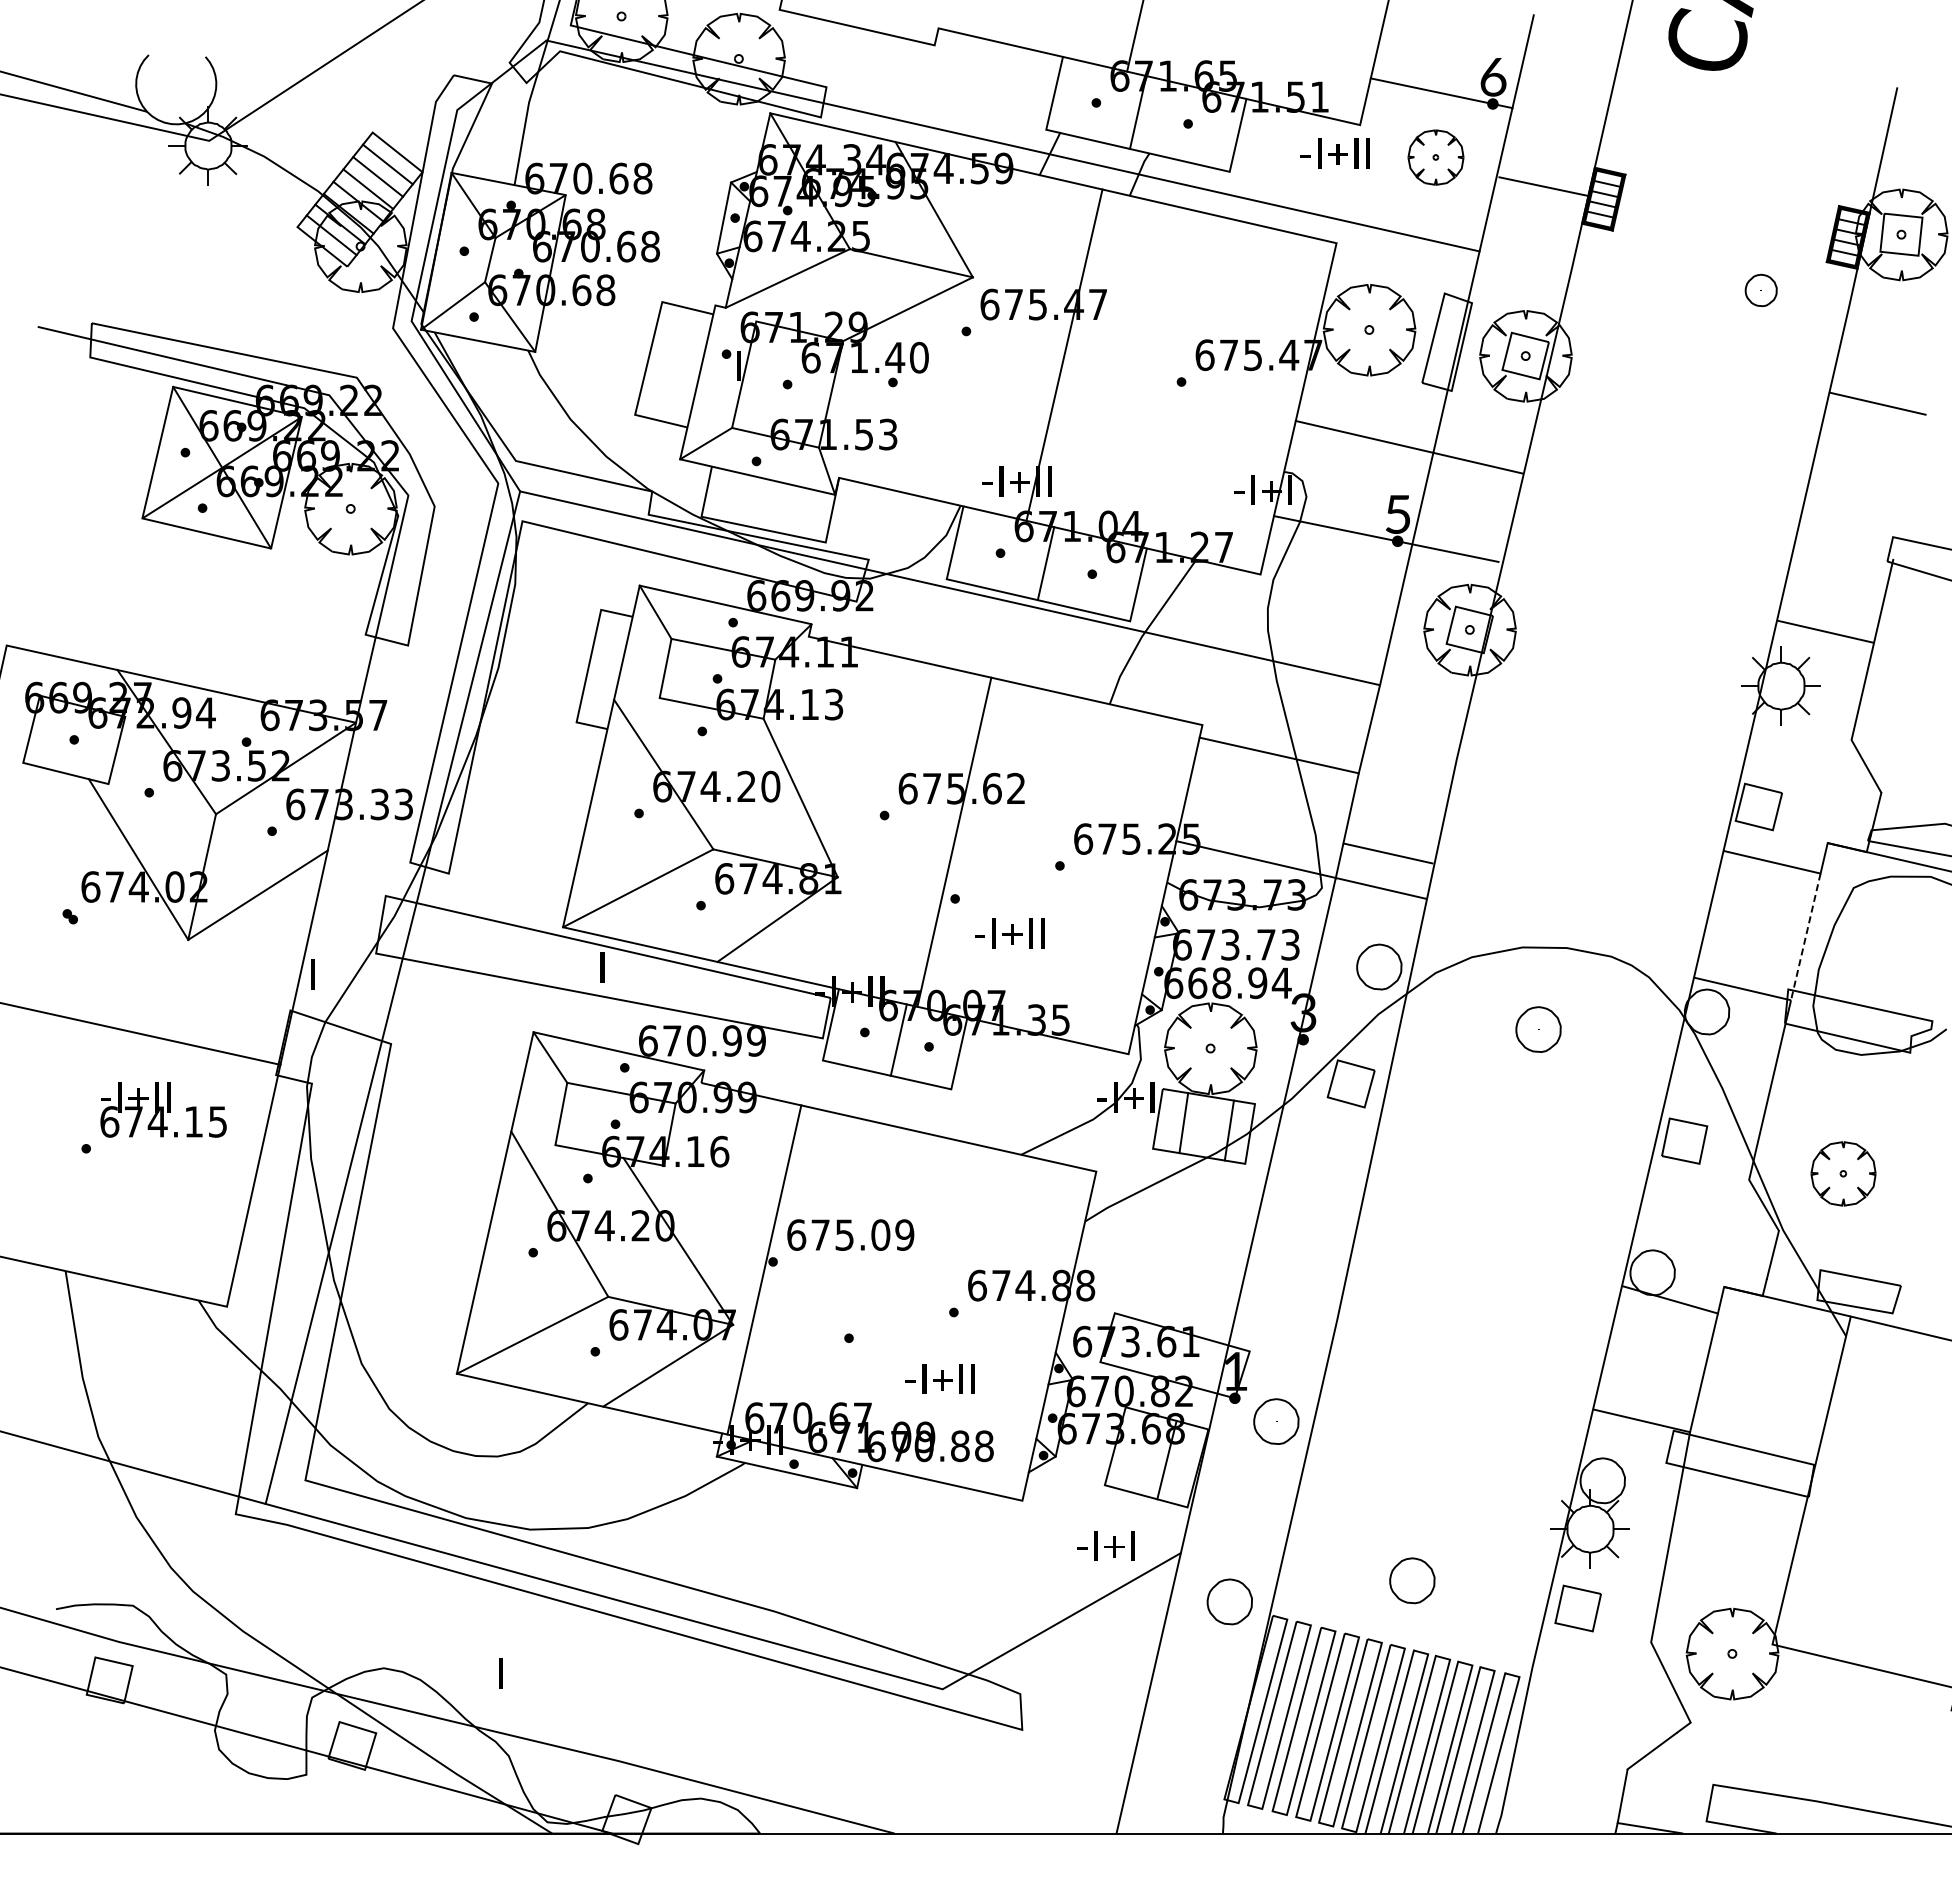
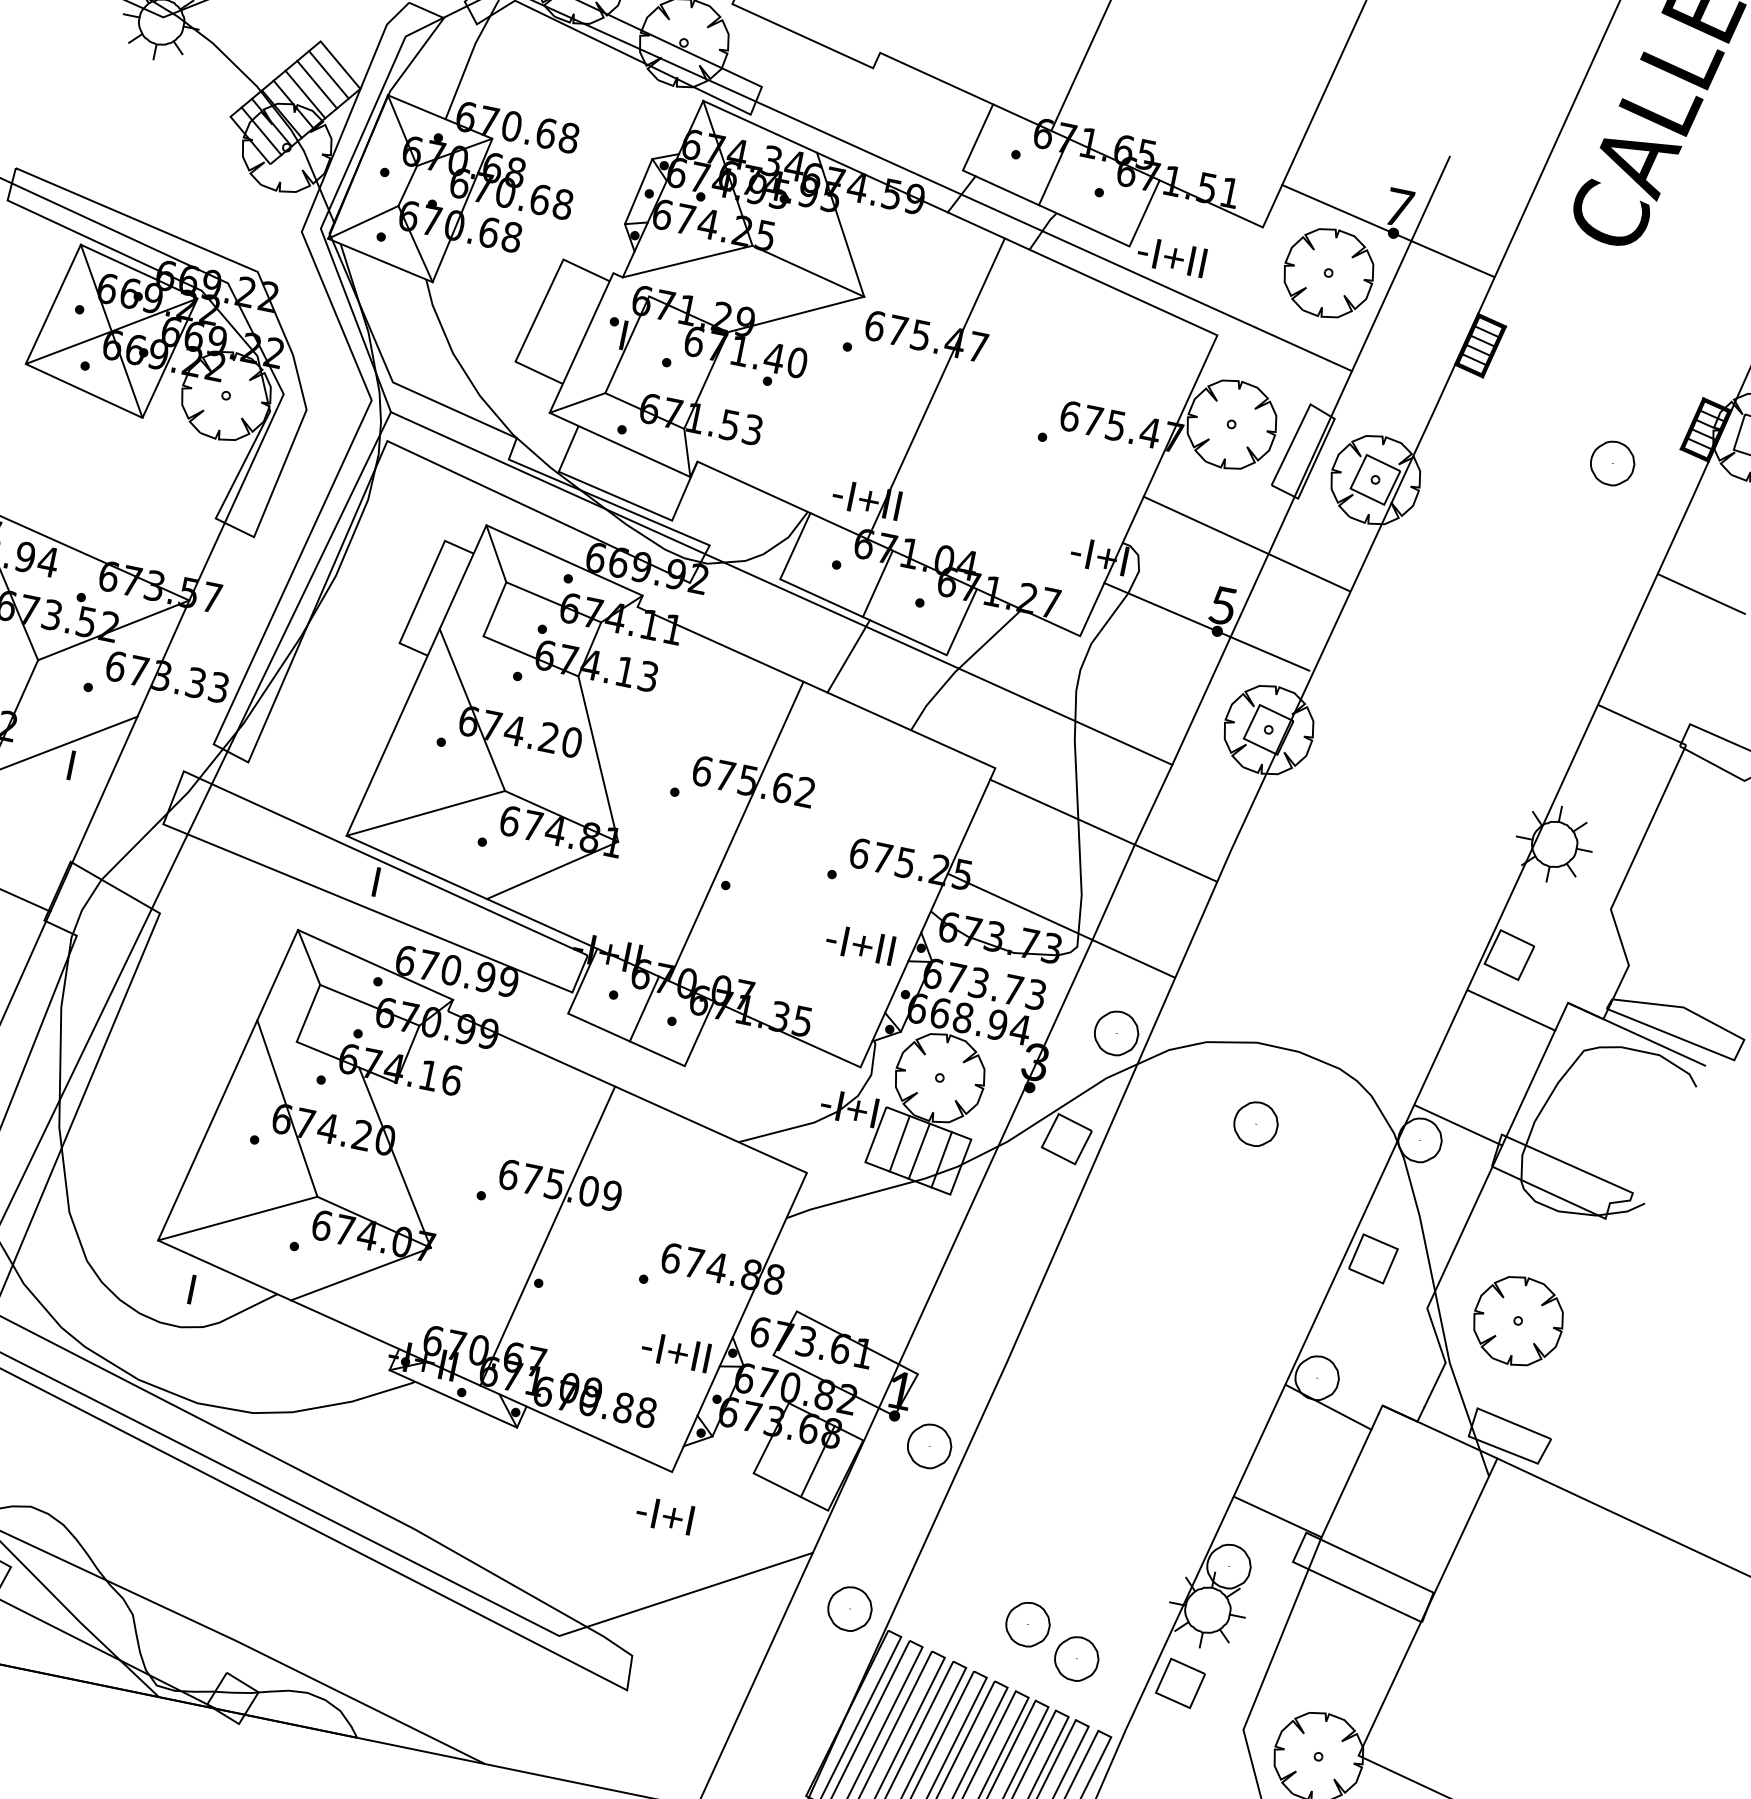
text: (1493, 77) -> (1399, 208), 6 -> 7
text: (1334, 153) -> (1170, 256), moved
part: (1435, 157) -> (1328, 273), size x1.67
line: (1543, 186) -> (1452, 258), moved
part: (1761, 290) -> (1612, 463), size x1.43
line: (1825, 631) -> (1641, 724), moved
line: (1031, 642) -> (848, 656), added
line: (1387, 853) -> (1175, 863), moved
text: (1009, 933) -> (859, 944), moved
line: (1805, 937) -> (1528, 1088), dashed -> solid
text: (312, 974) -> (70, 765), moved
line: (1204, 1126) -> (918, 1151), added
part: (1843, 1173) -> (1518, 1320), size x1.43
line: (764, 1269) -> (547, 1235), moved
text: (939, 1378) -> (675, 1351), moved
text: (1105, 1545) -> (664, 1514), moved
part: (1468, 1605) -> (1076, 1659), added
text: (500, 1673) -> (191, 1289), moved

